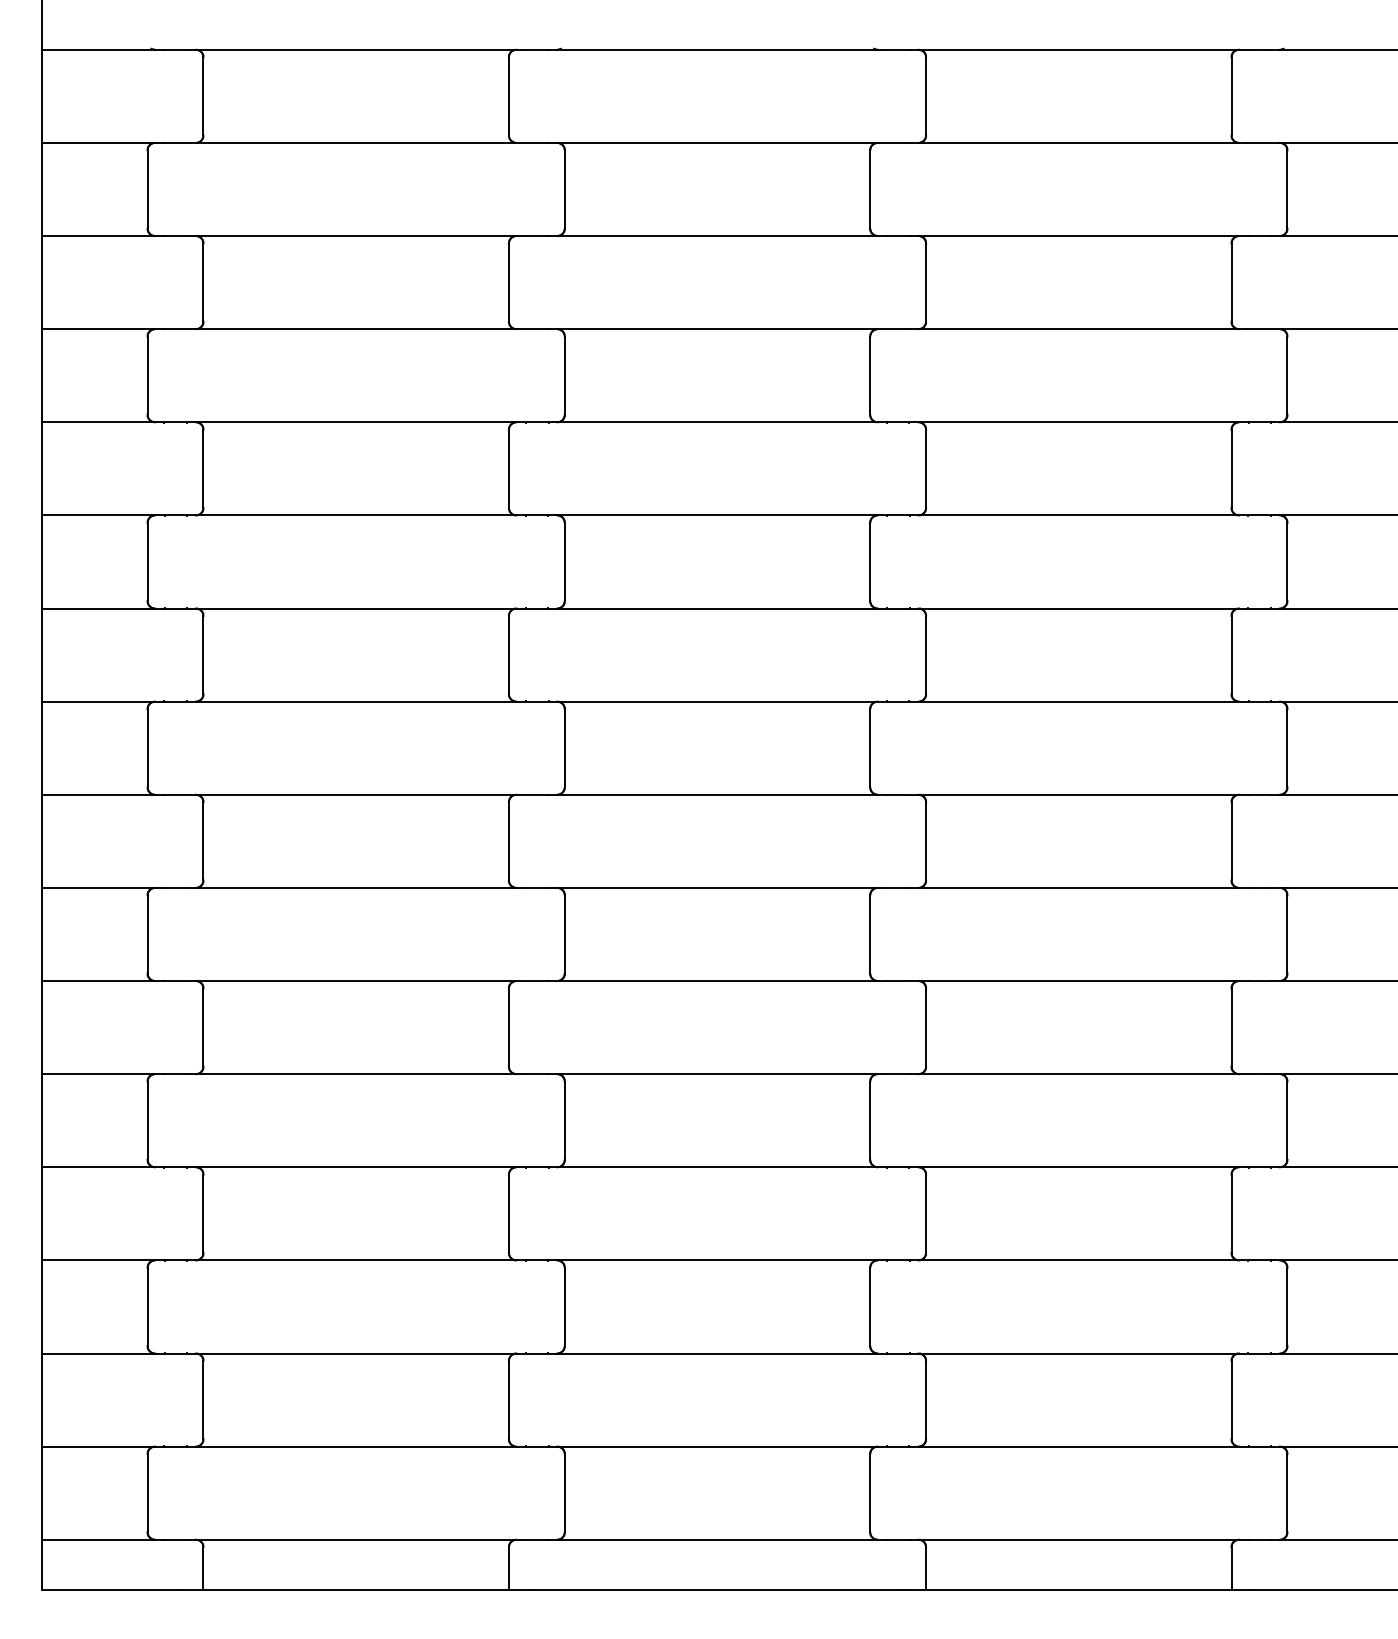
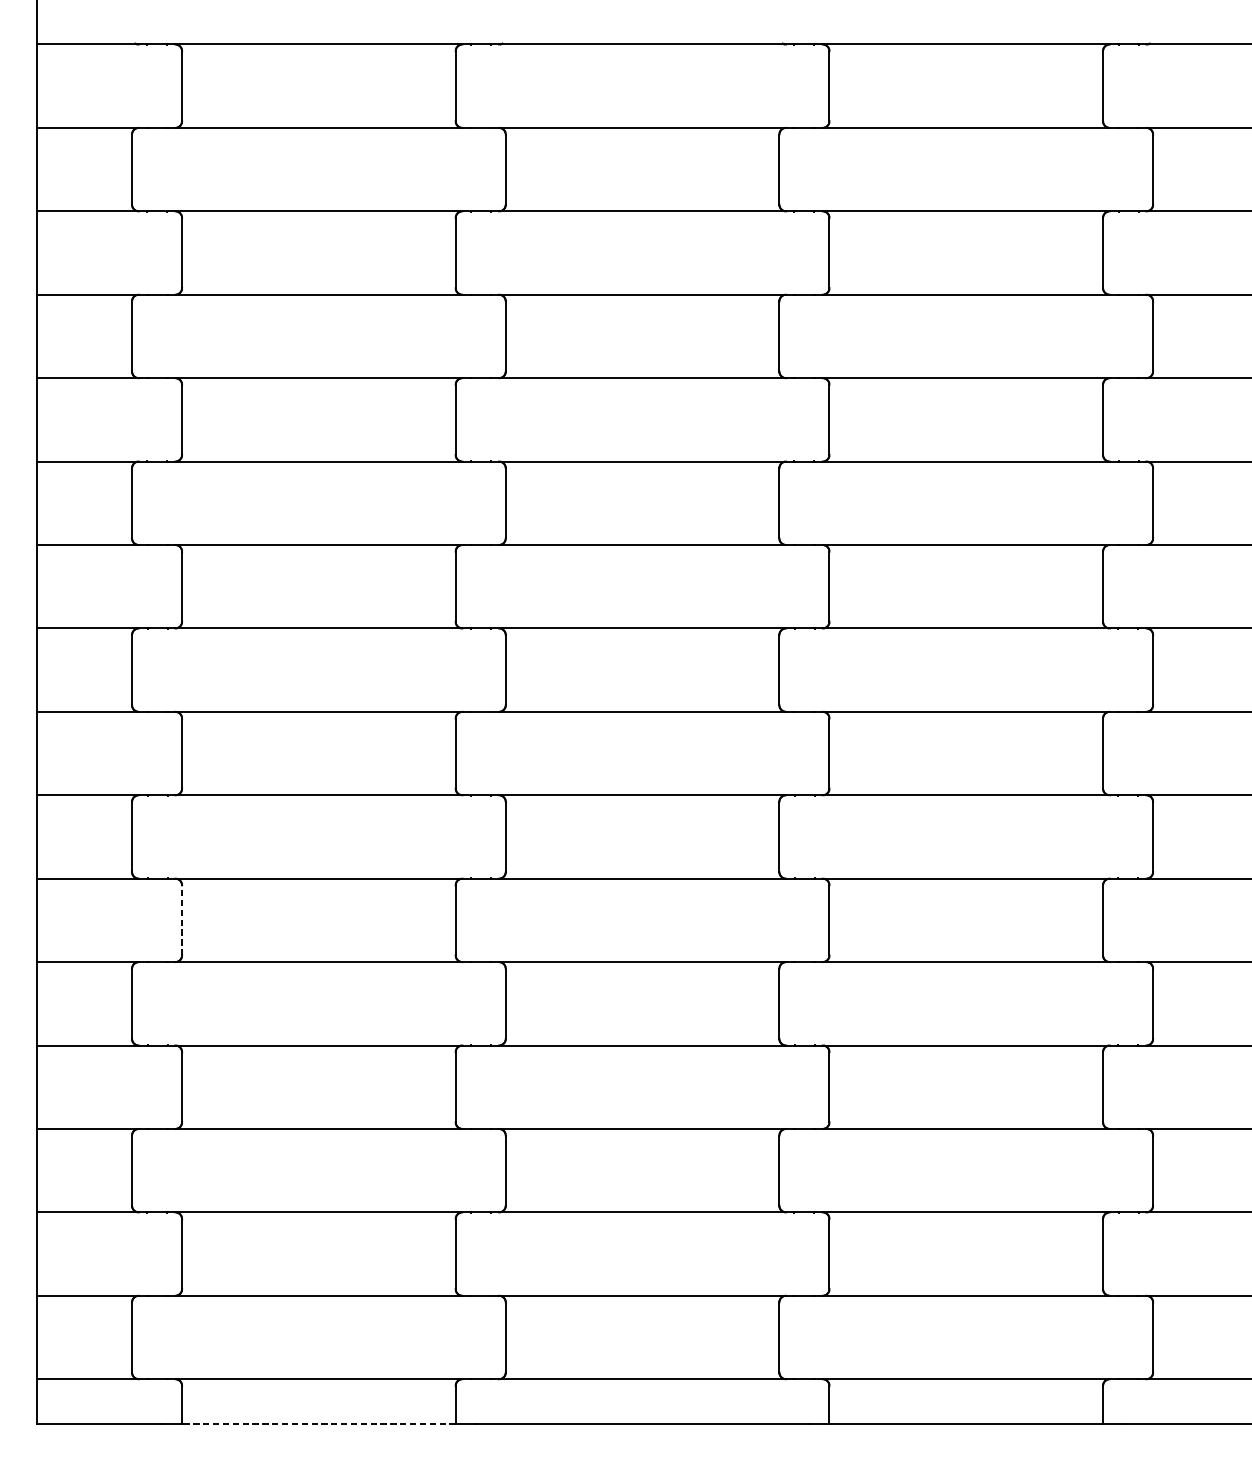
line: (203, 1027) -> (182, 920), solid -> dashed
line: (356, 1589) -> (319, 1423), solid -> dashed

